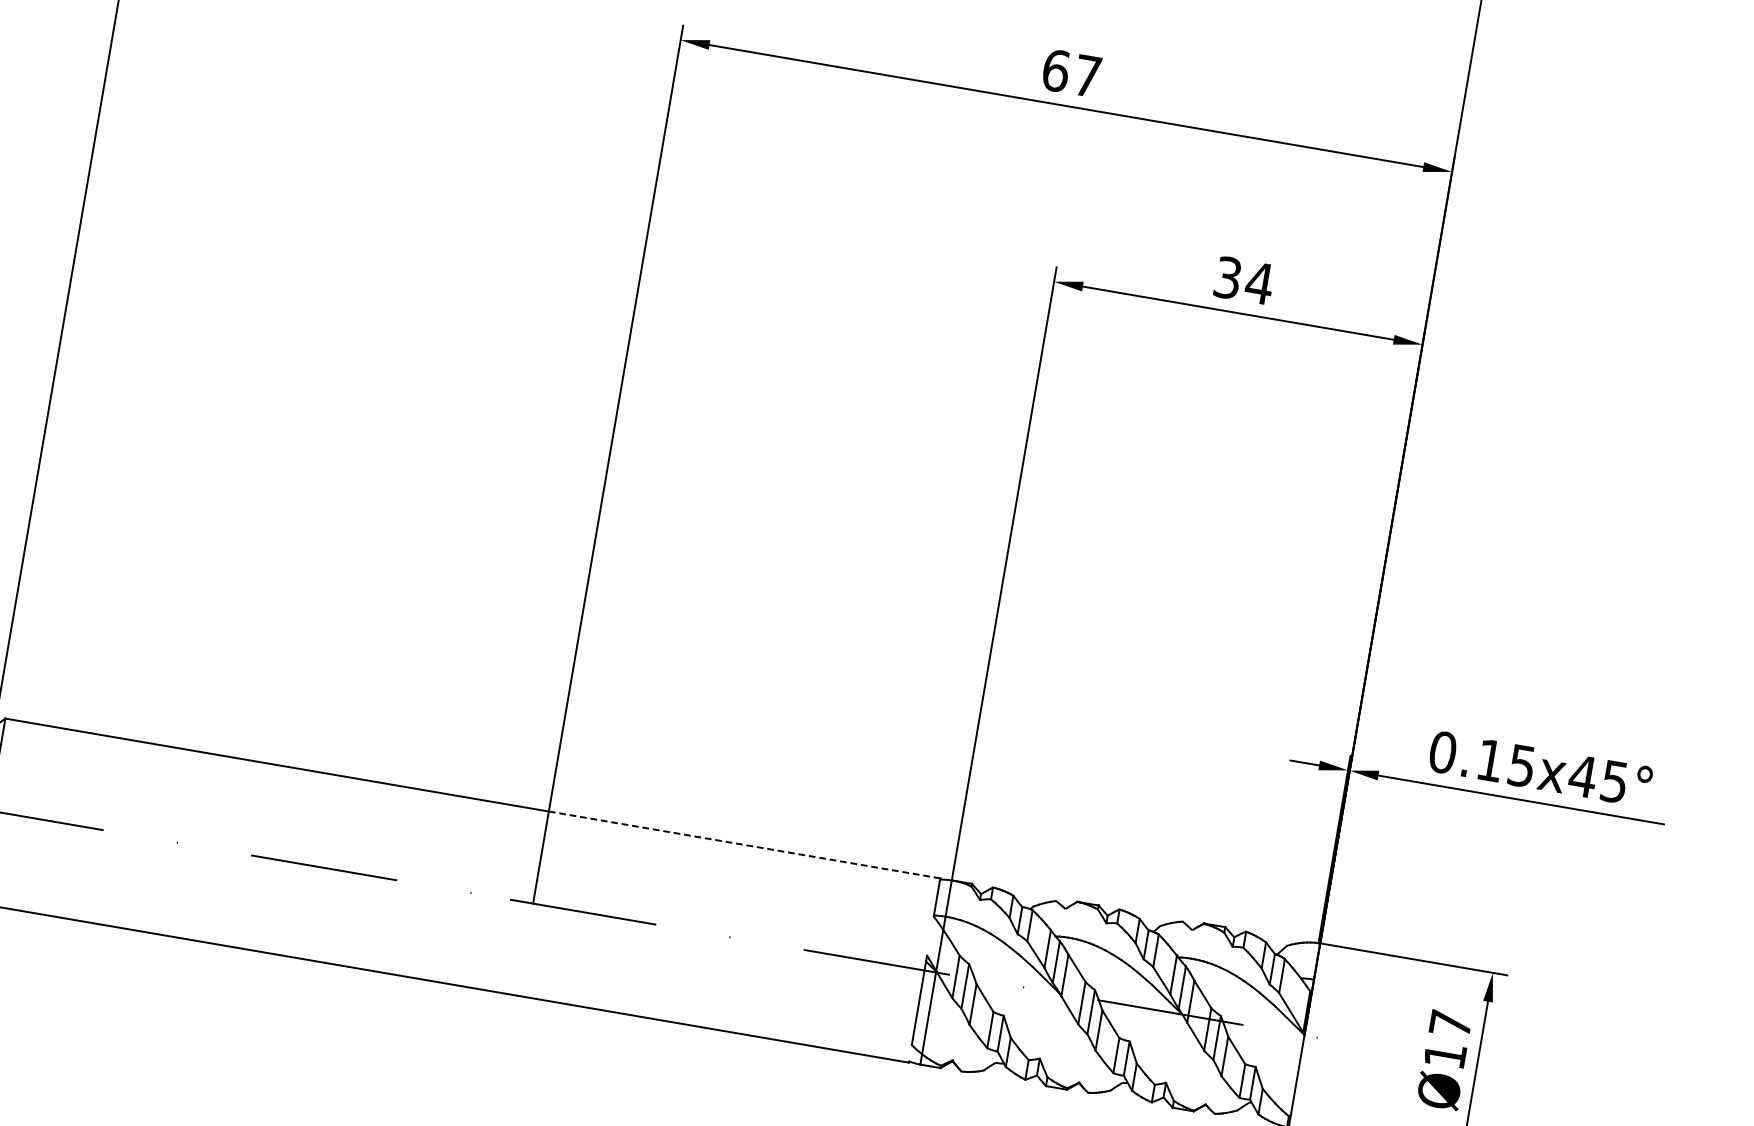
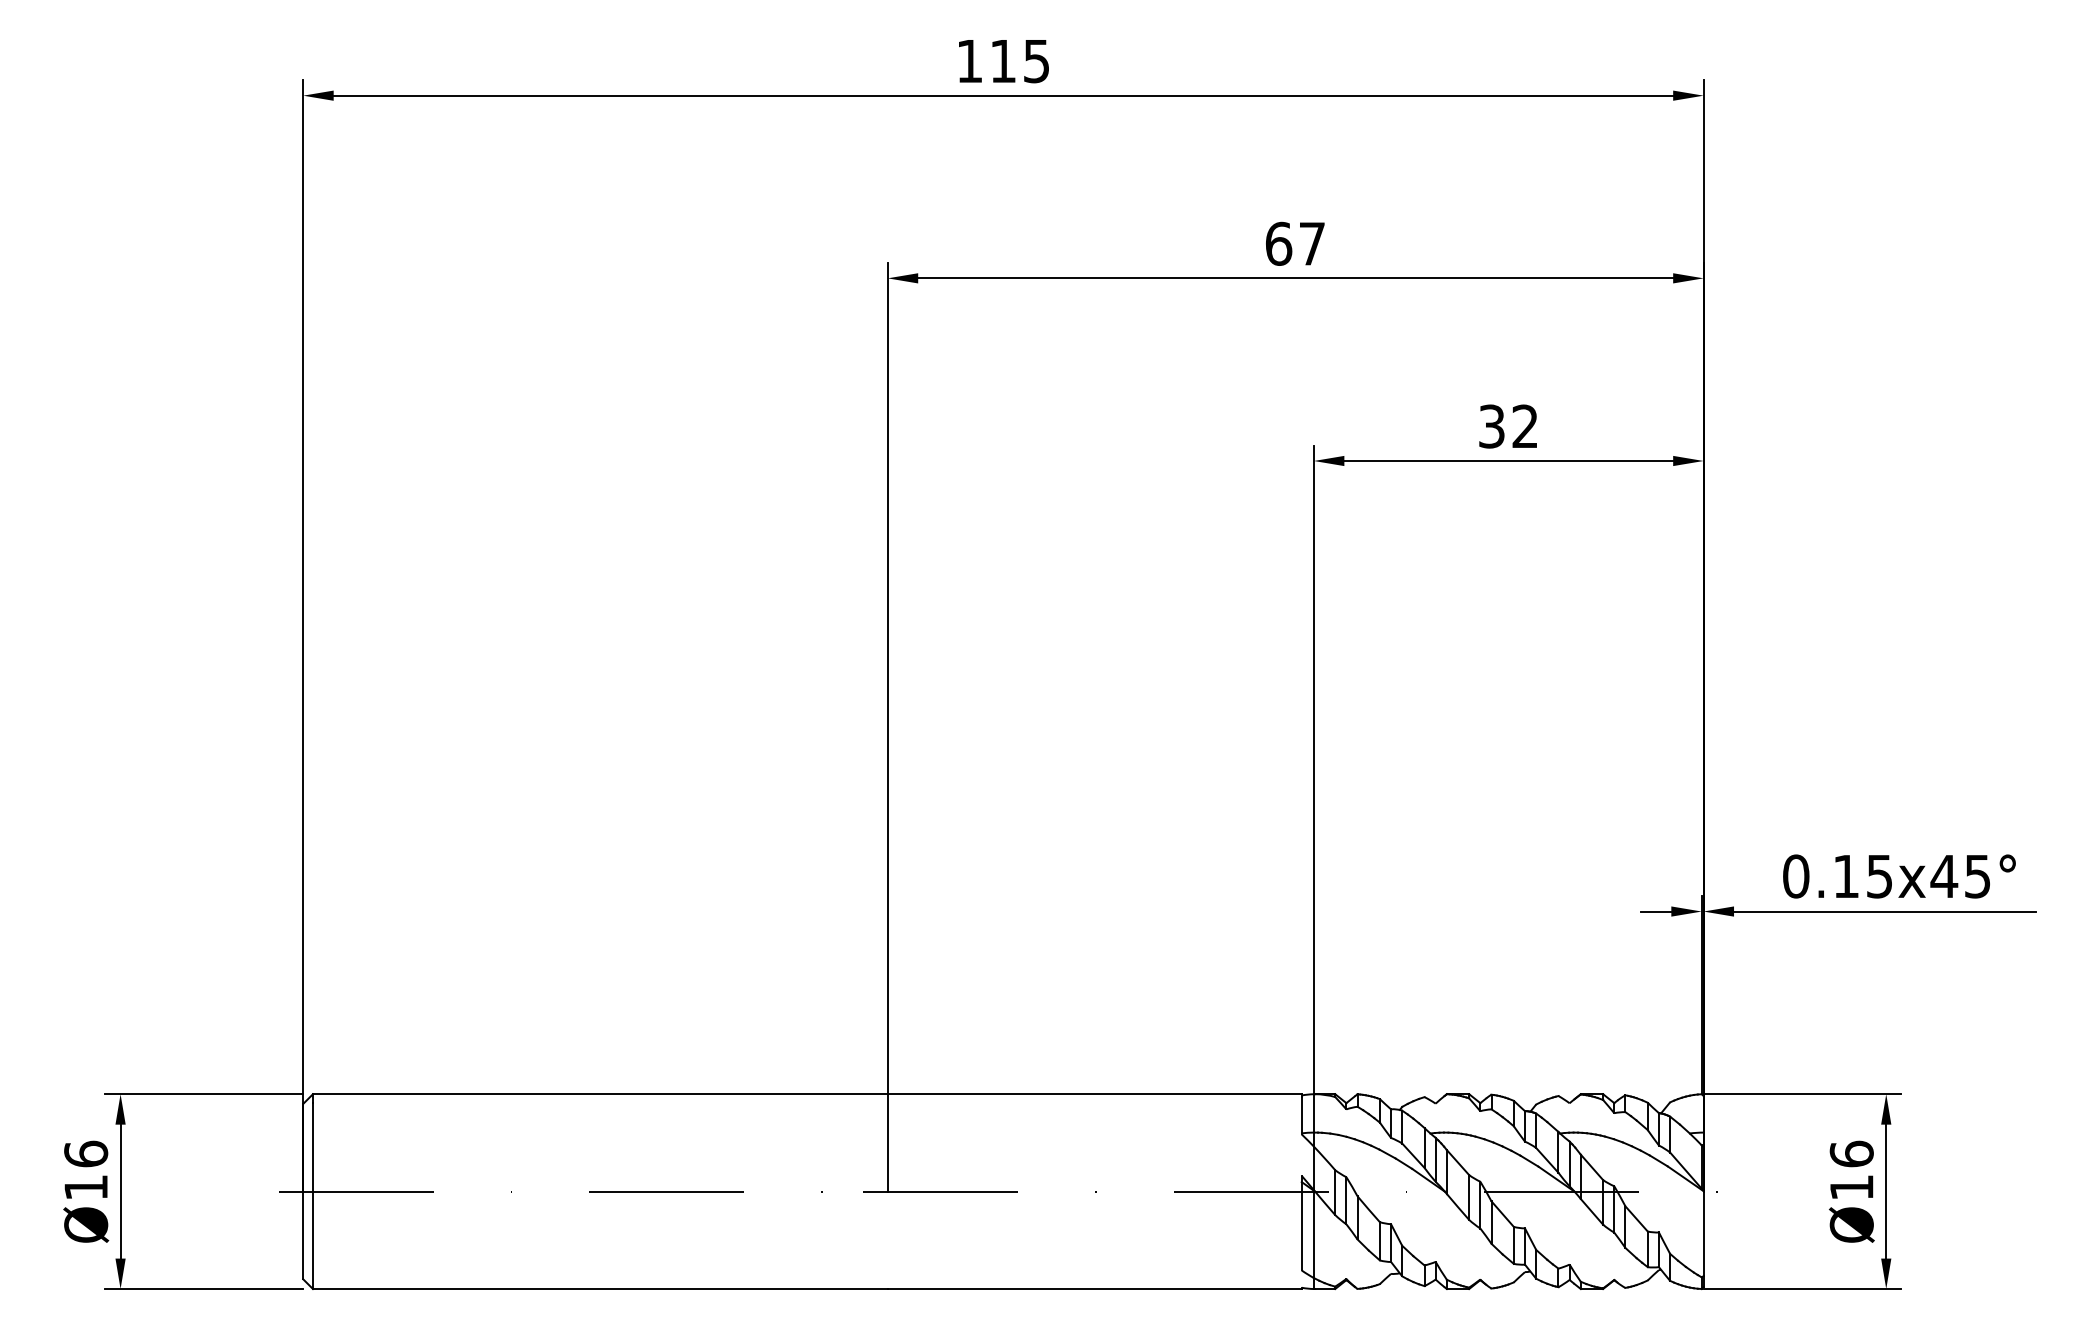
text: (1259, 282) -> (1525, 425), 34 -> 32
line: (745, 845) -> (1095, 1094), dashed -> solid
text: (1450, 1023) -> (1851, 1153), Ø17 -> Ø16

